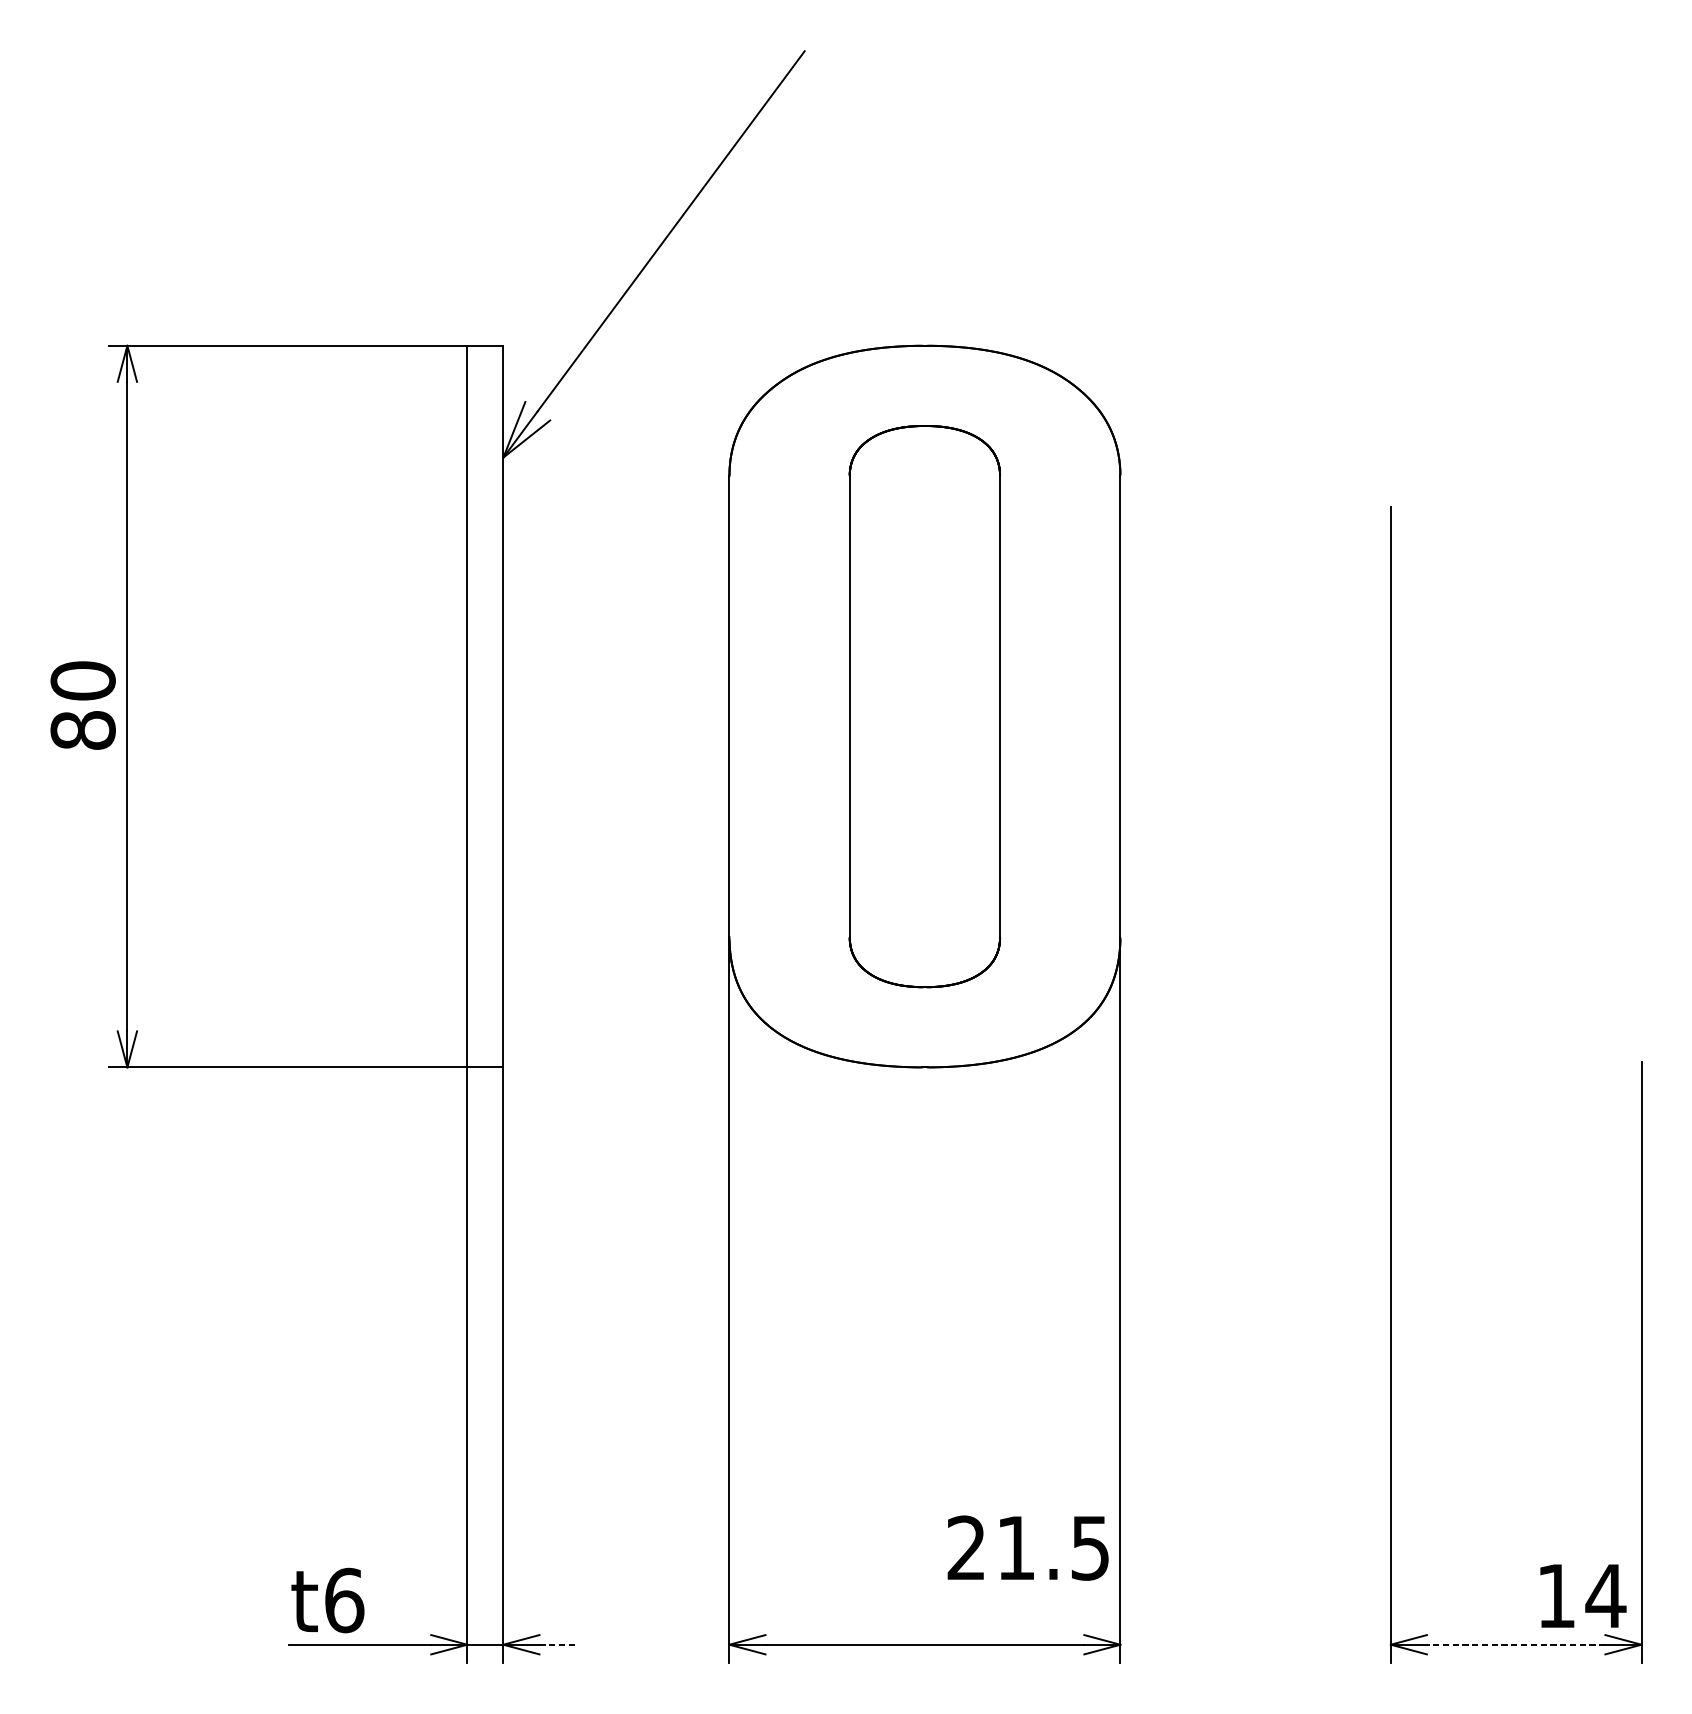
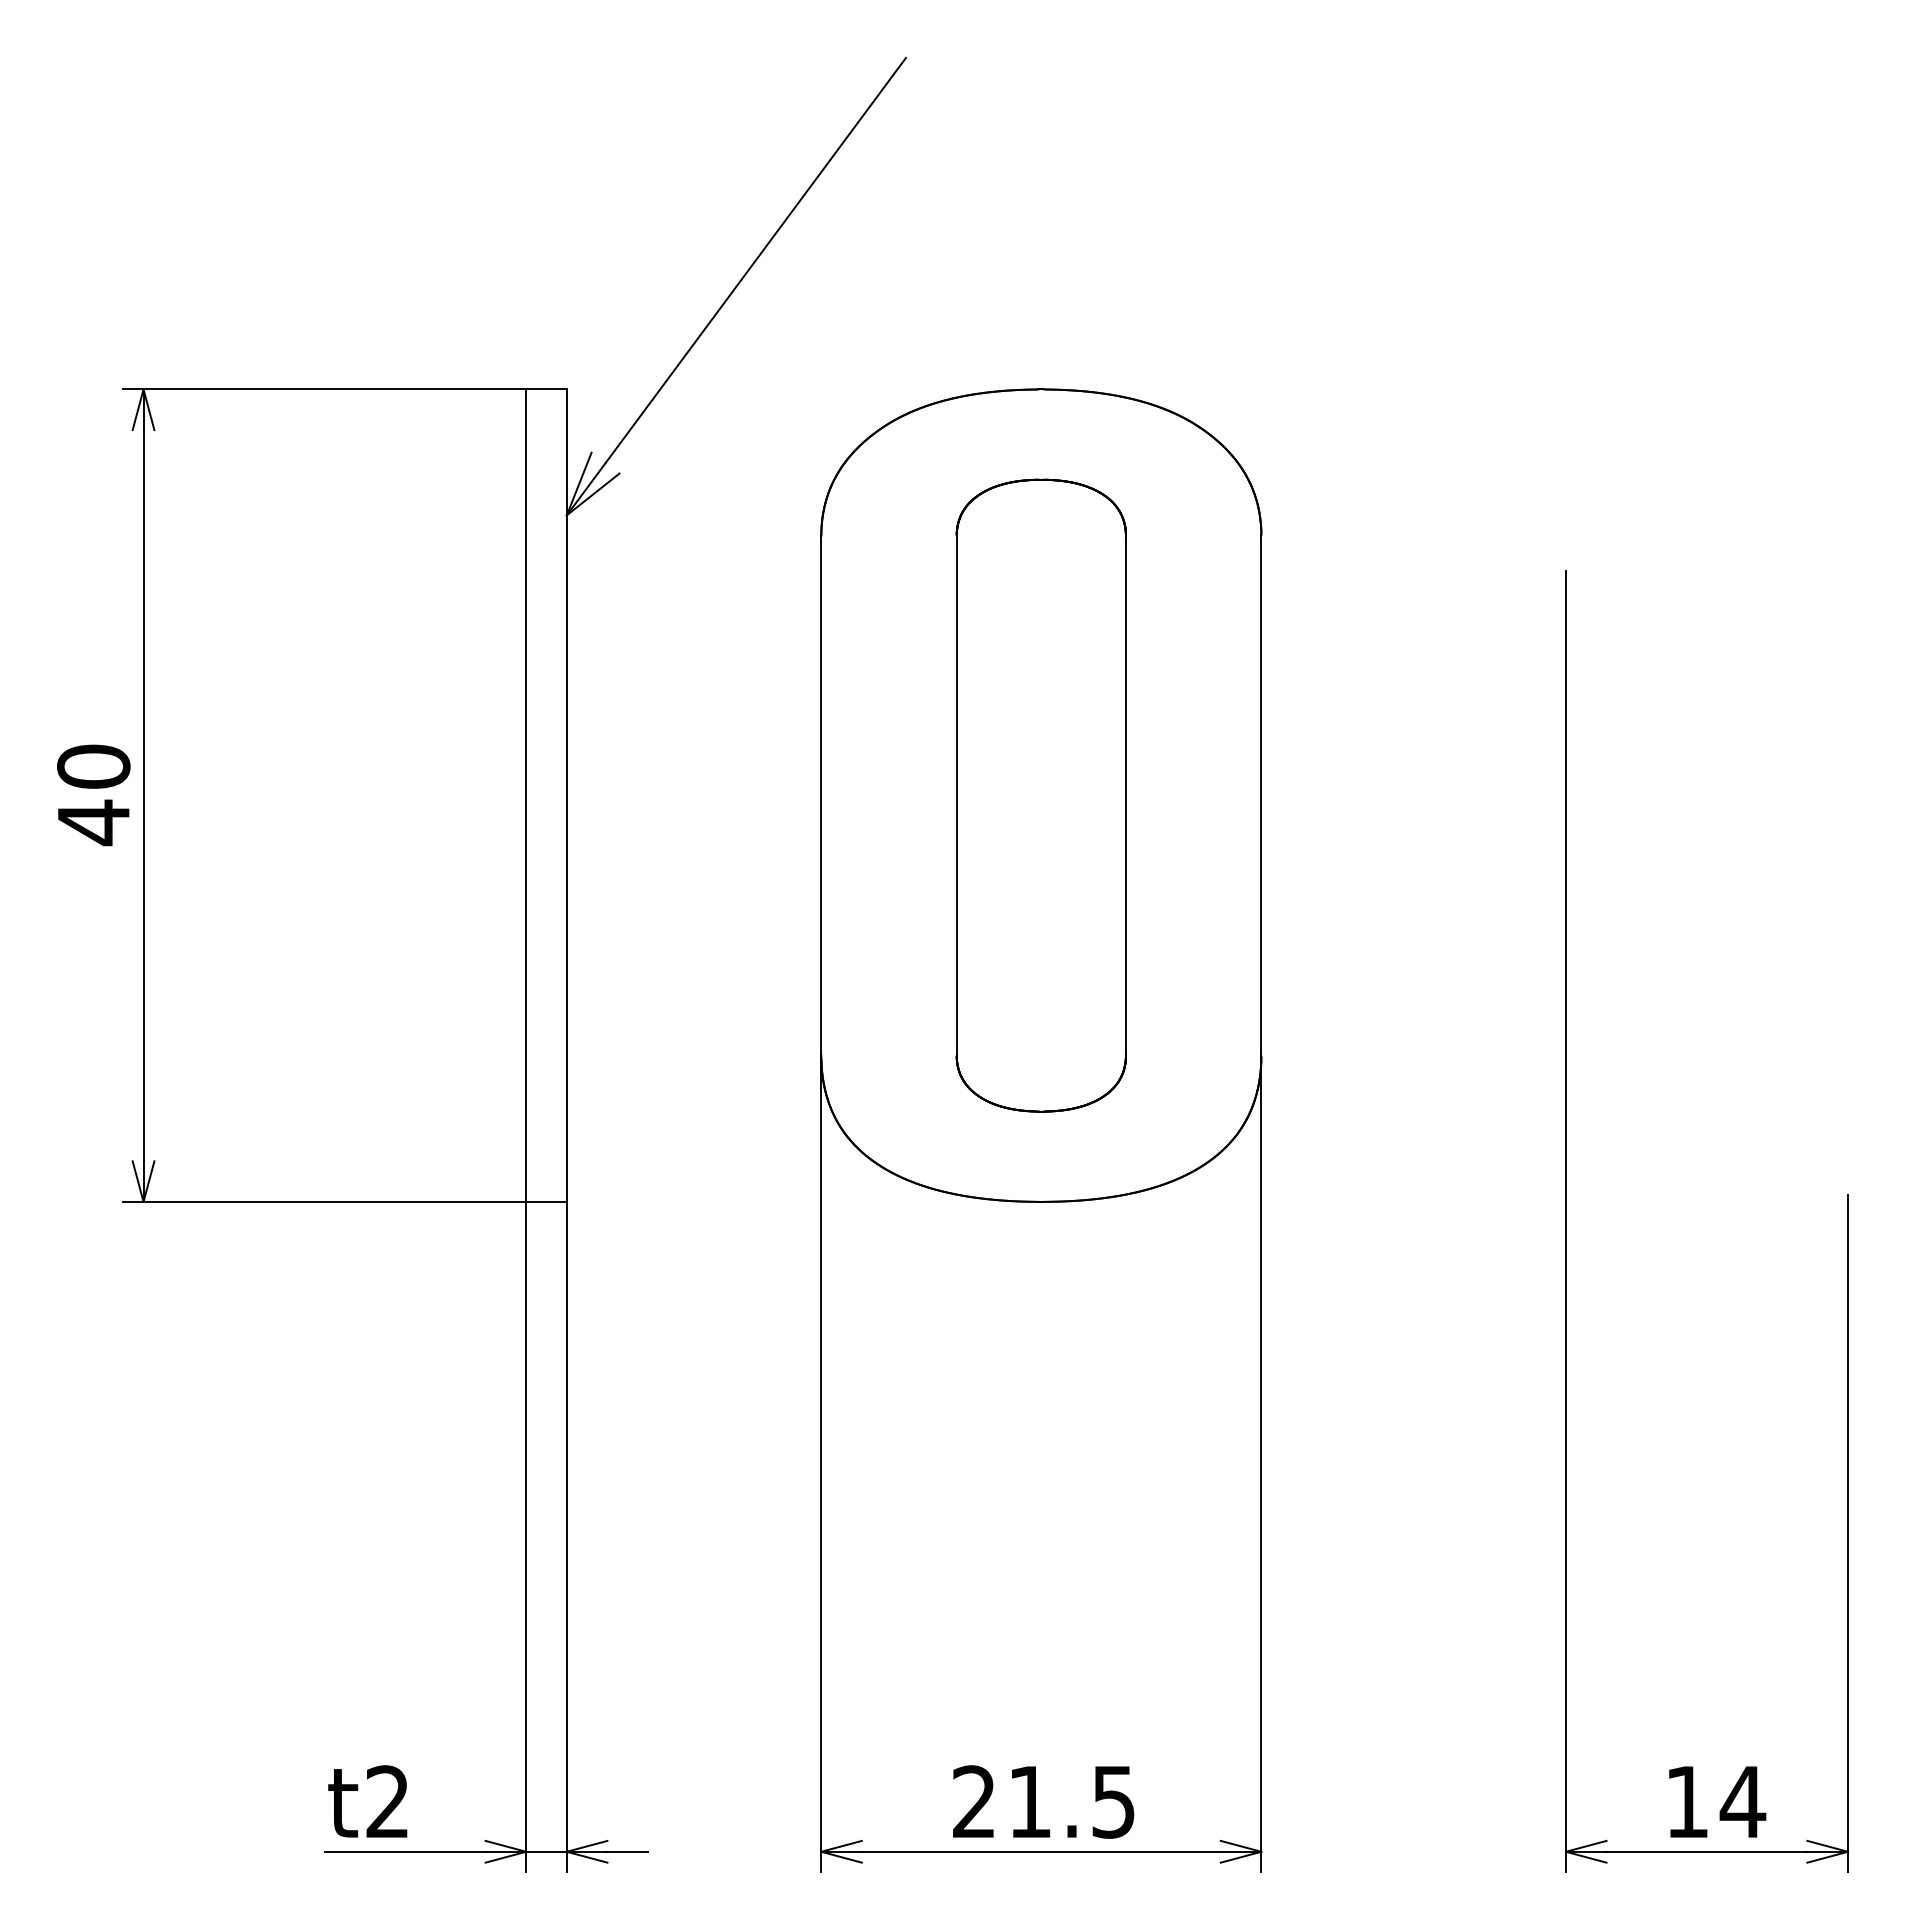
text: (82, 730) -> (93, 822), 80 -> 40
text: (1028, 1547) -> (1043, 1801), moved
text: (1583, 1595) -> (1717, 1801), moved
text: (344, 1600) -> (388, 1801), t6 -> t2
line: (558, 1644) -> (628, 1851), dashed -> solid
line: (1515, 1644) -> (1706, 1851), dashed -> solid

